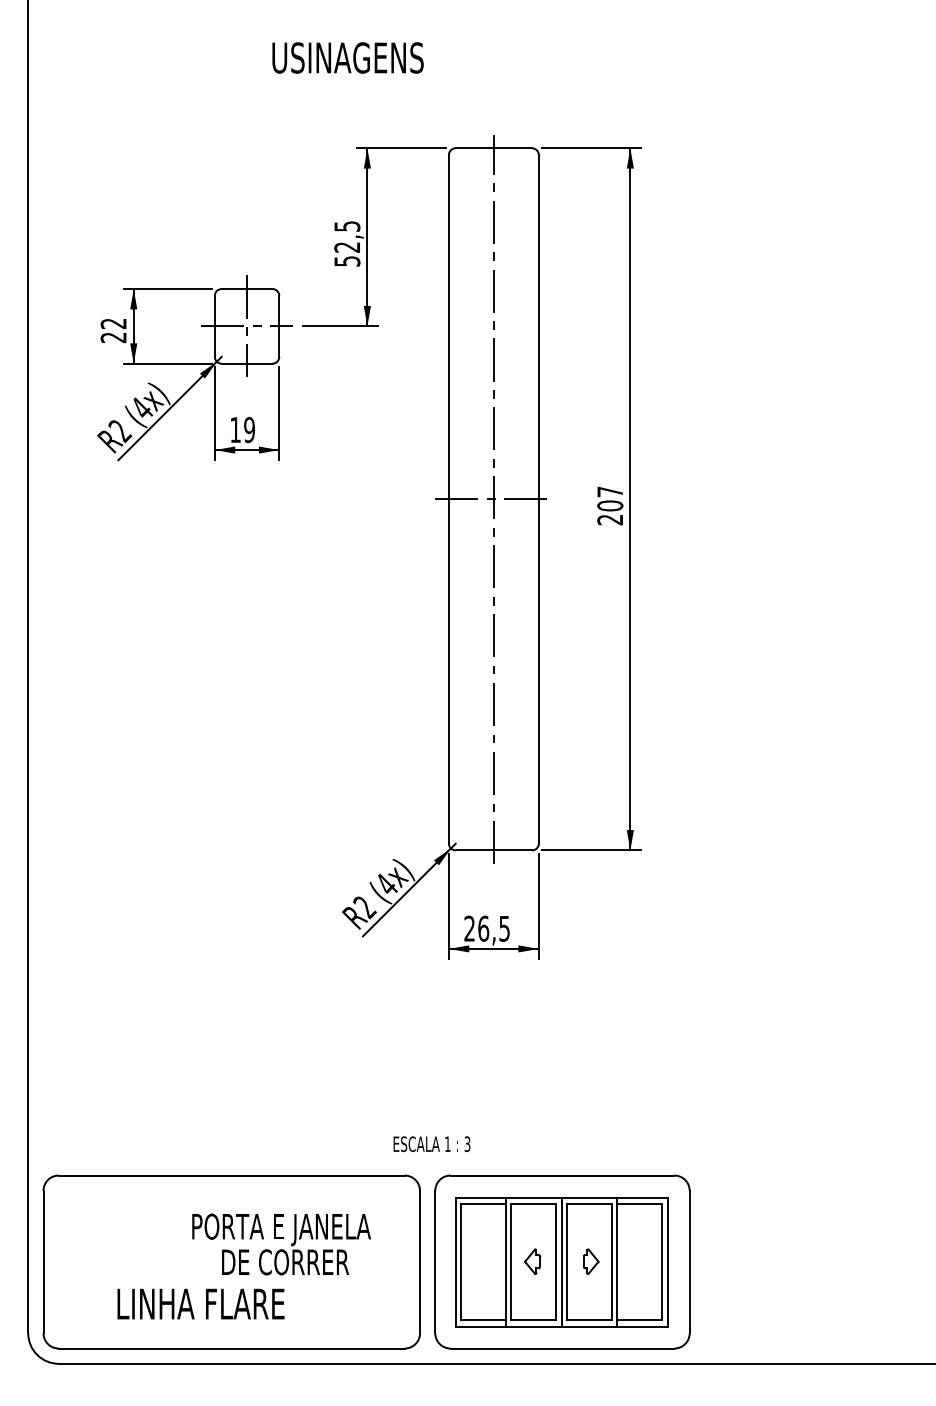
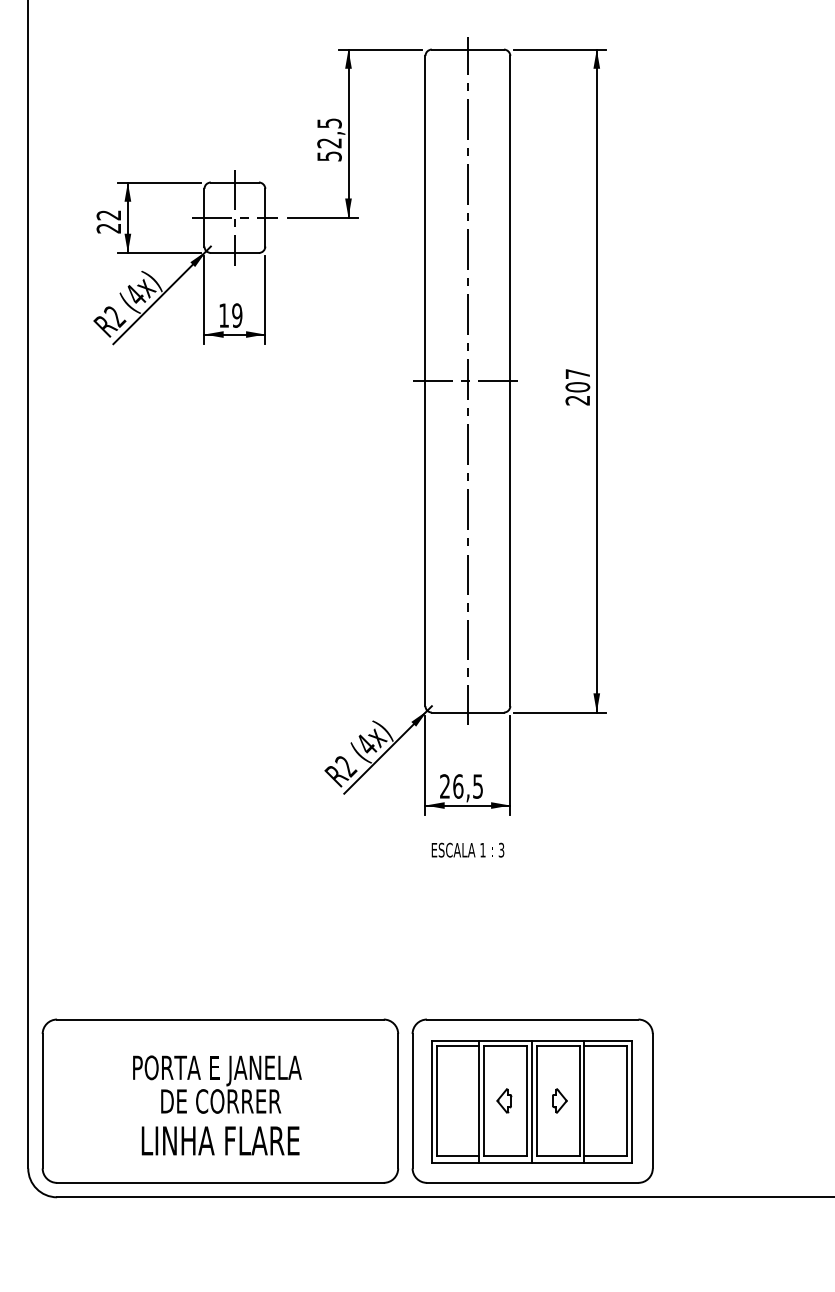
text: (431, 1143) -> (467, 849), moved
text: (281, 1244) -> (217, 1084), moved
text: (200, 1303) -> (220, 1140), moved

